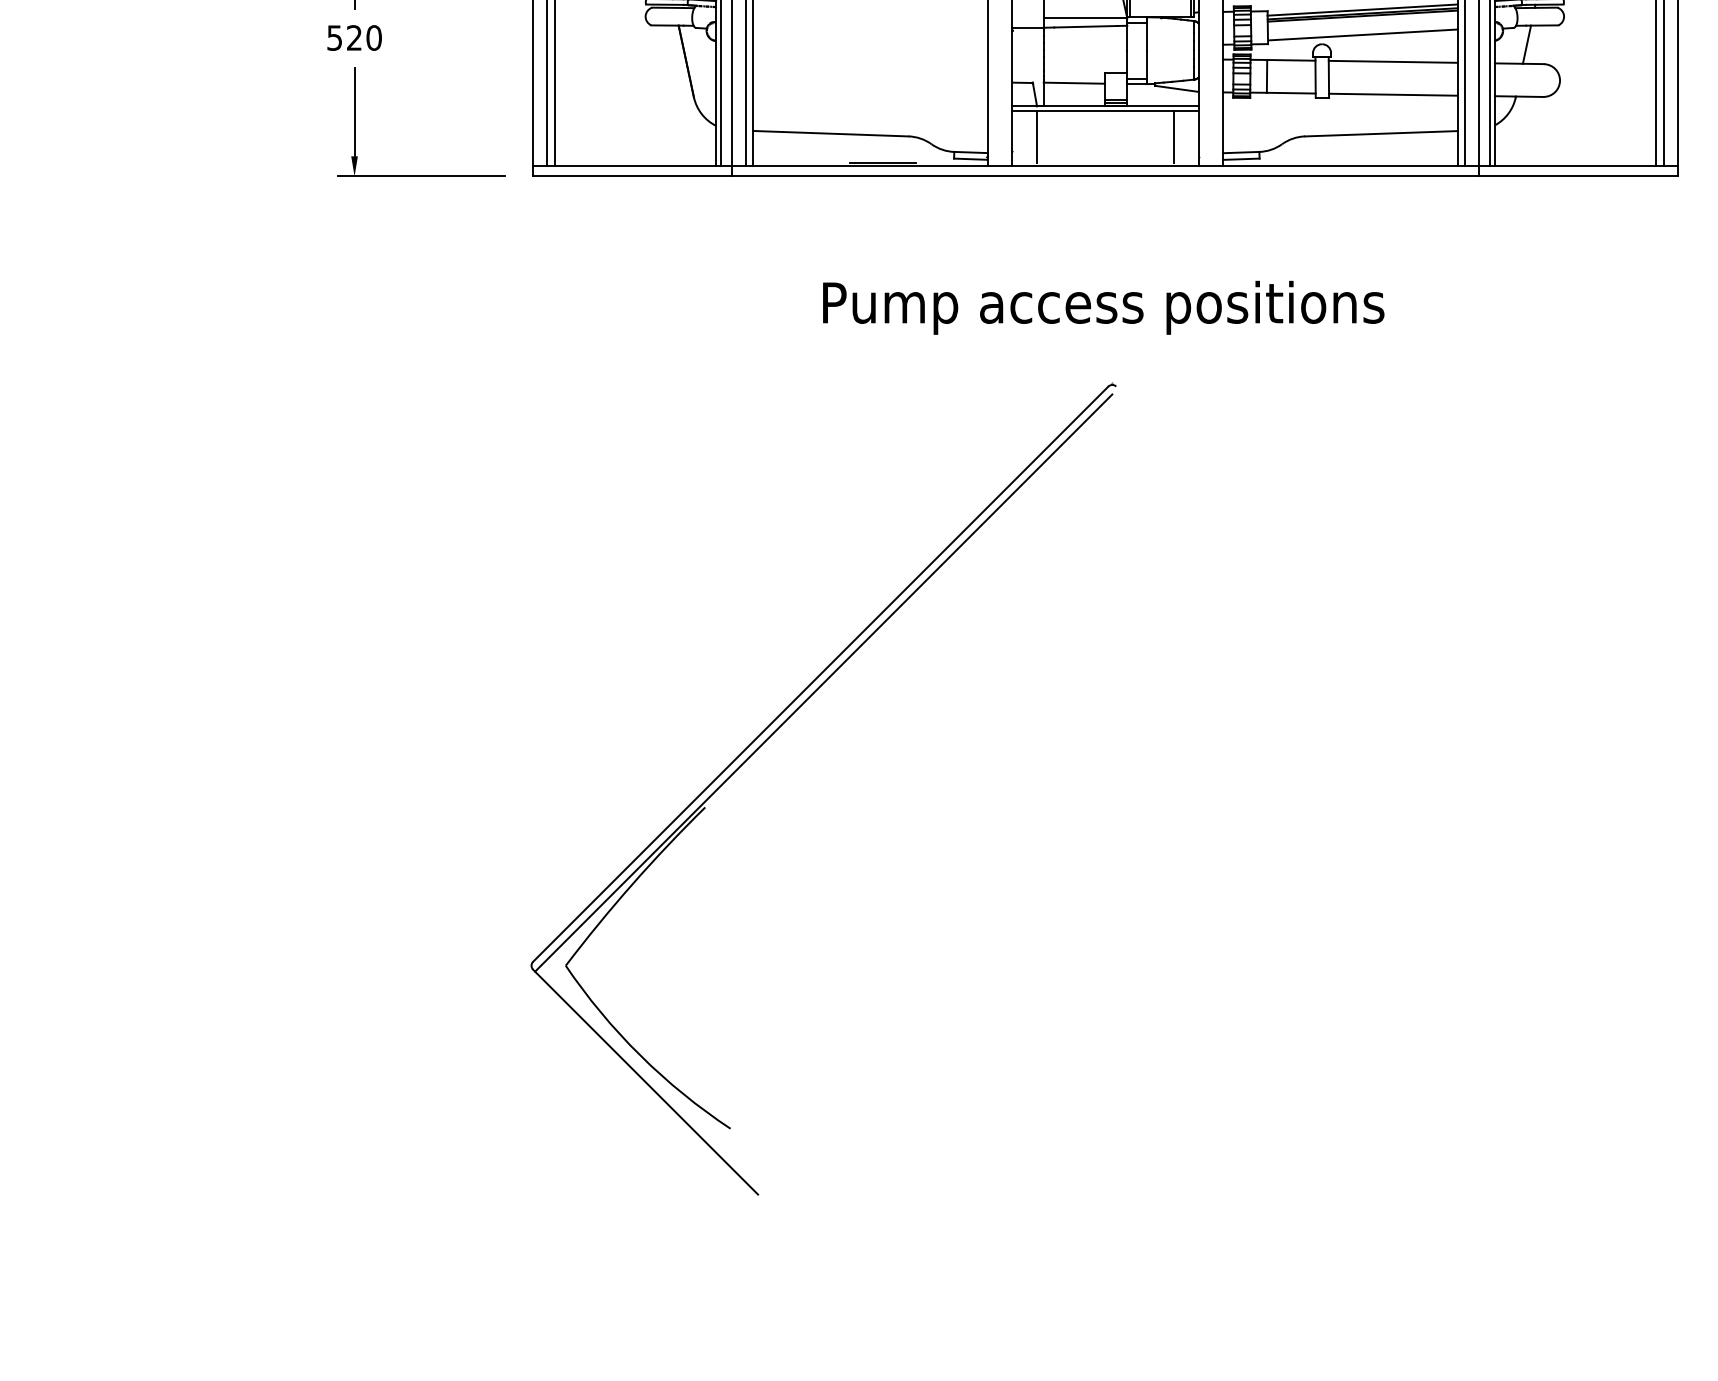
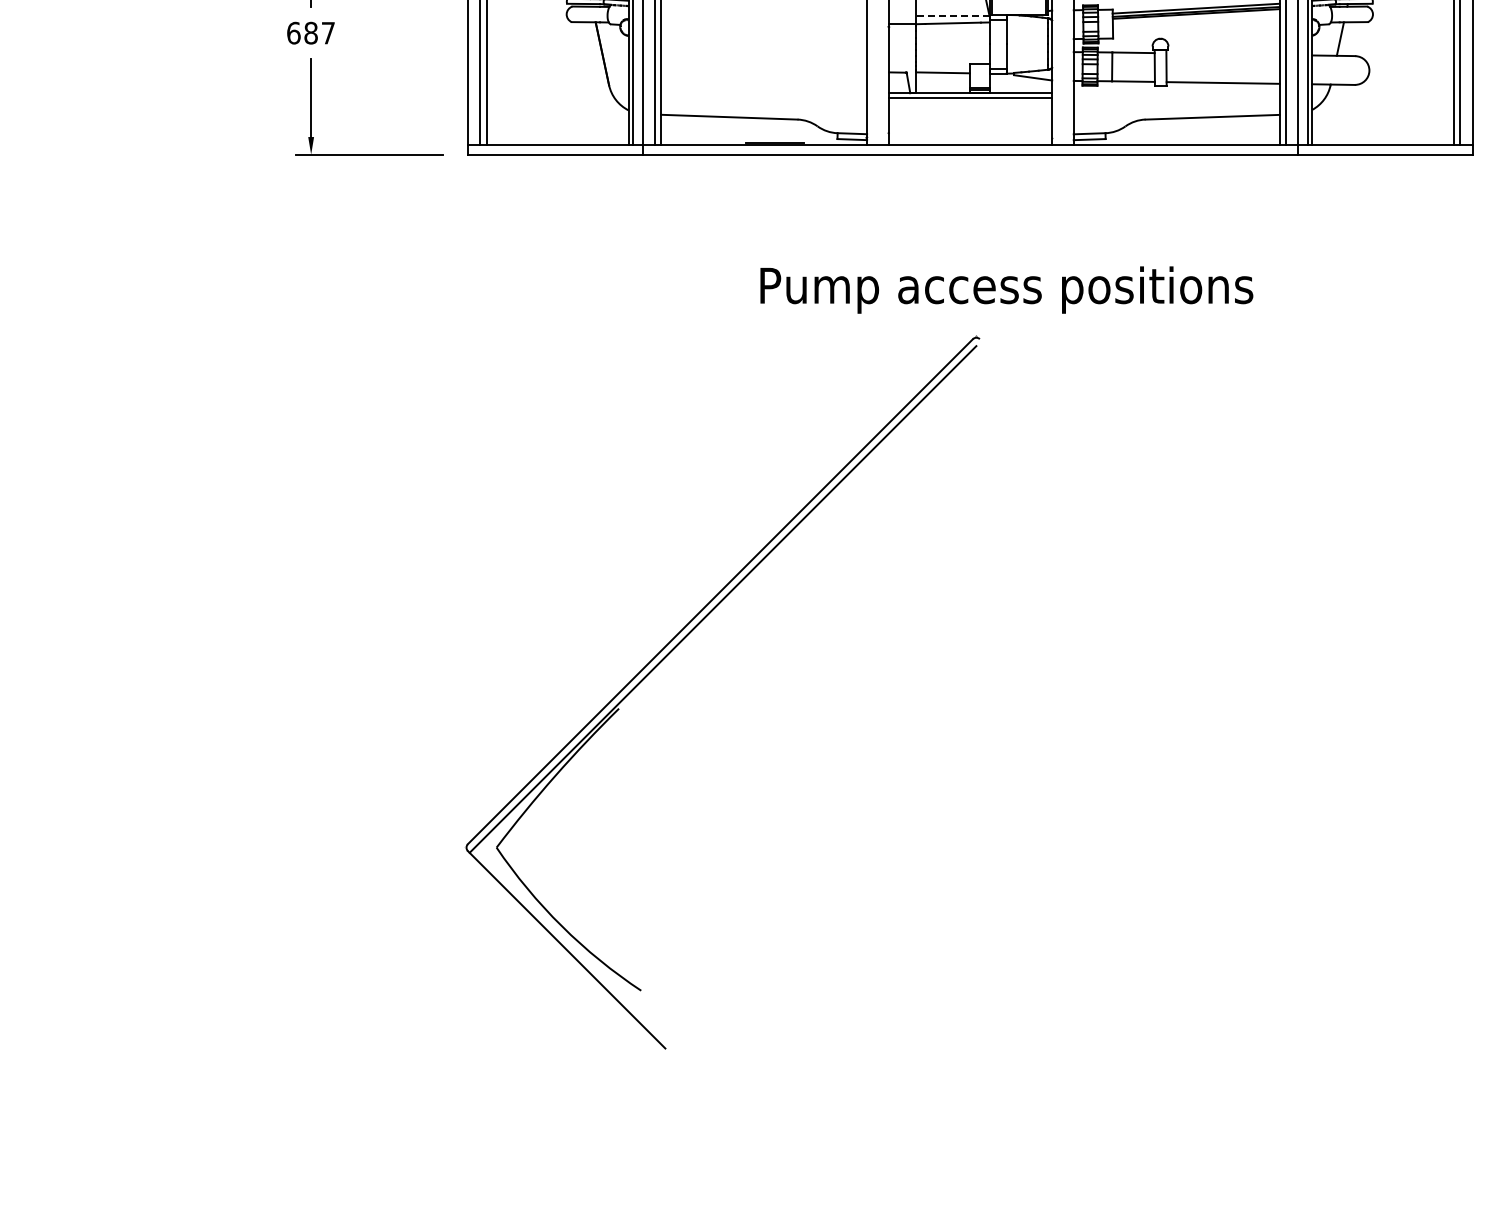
line: (1085, 19) -> (952, 16), solid -> dashed
line: (1363, 34) -> (1196, 30), removed
text: (354, 37) -> (311, 32), 520 -> 687
line: (1392, 61) -> (1222, 53), removed
line: (1037, 136) -> (910, 119), removed
line: (1173, 136) -> (1030, 119), removed
text: (1103, 307) -> (1006, 289), moved

